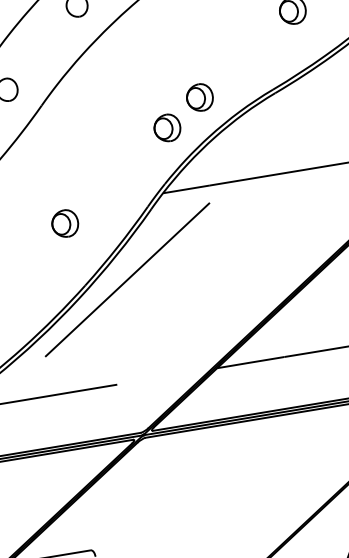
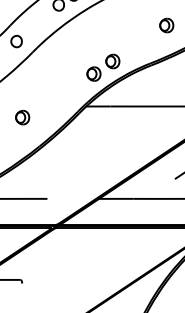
part: (64, 223) -> (22, 117), moved
line: (125, 279) -> (60, 146), removed

